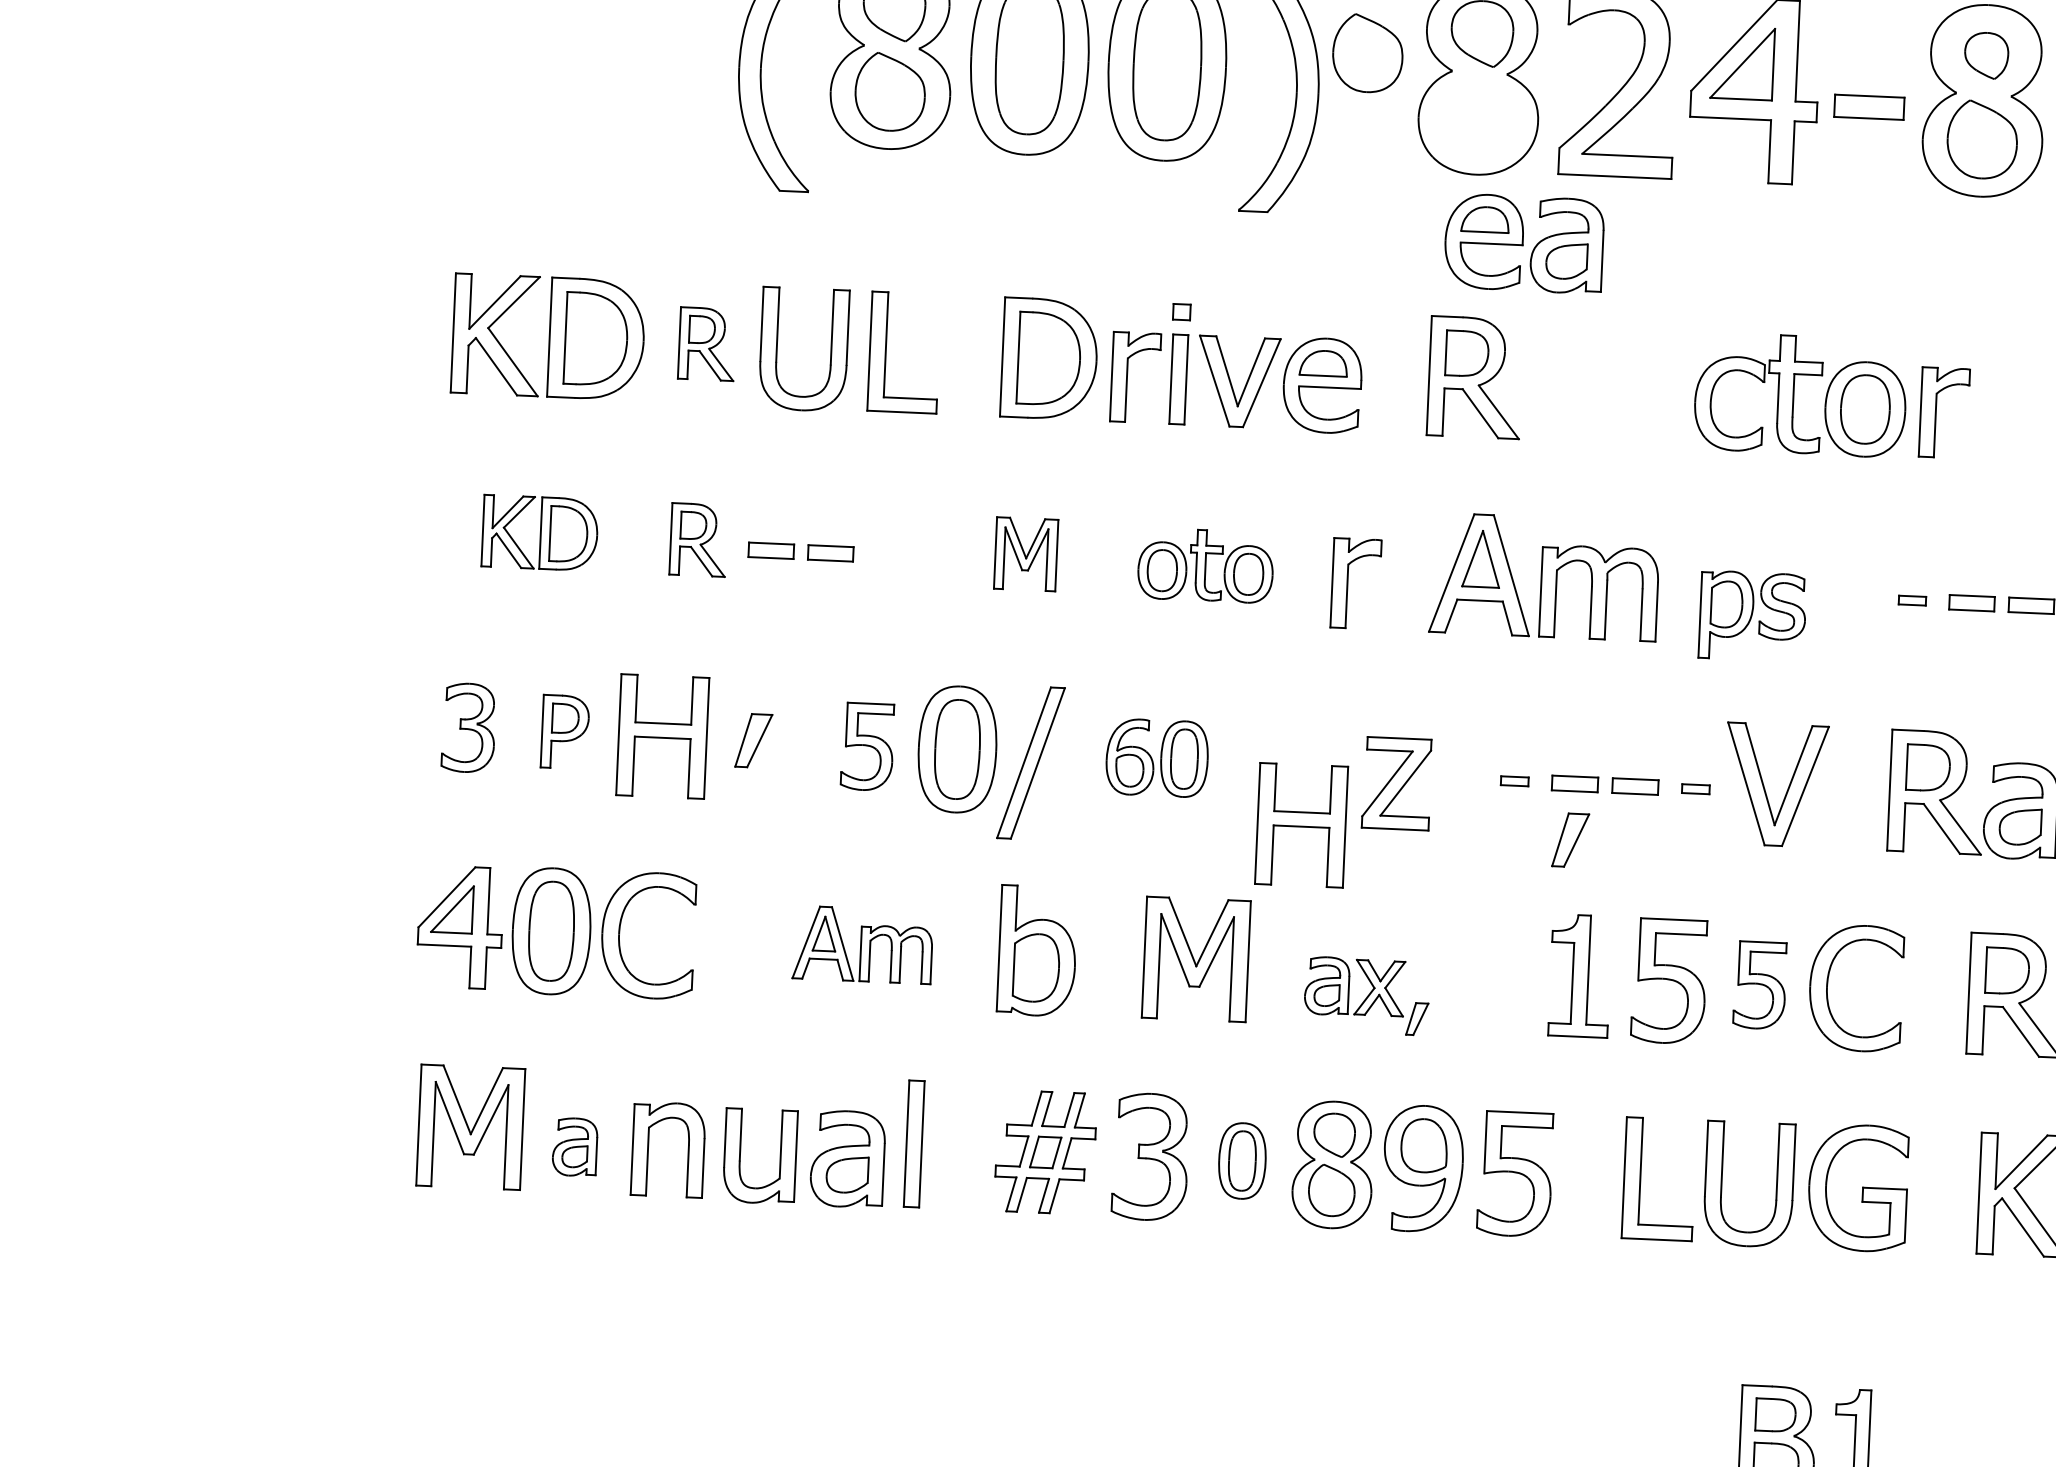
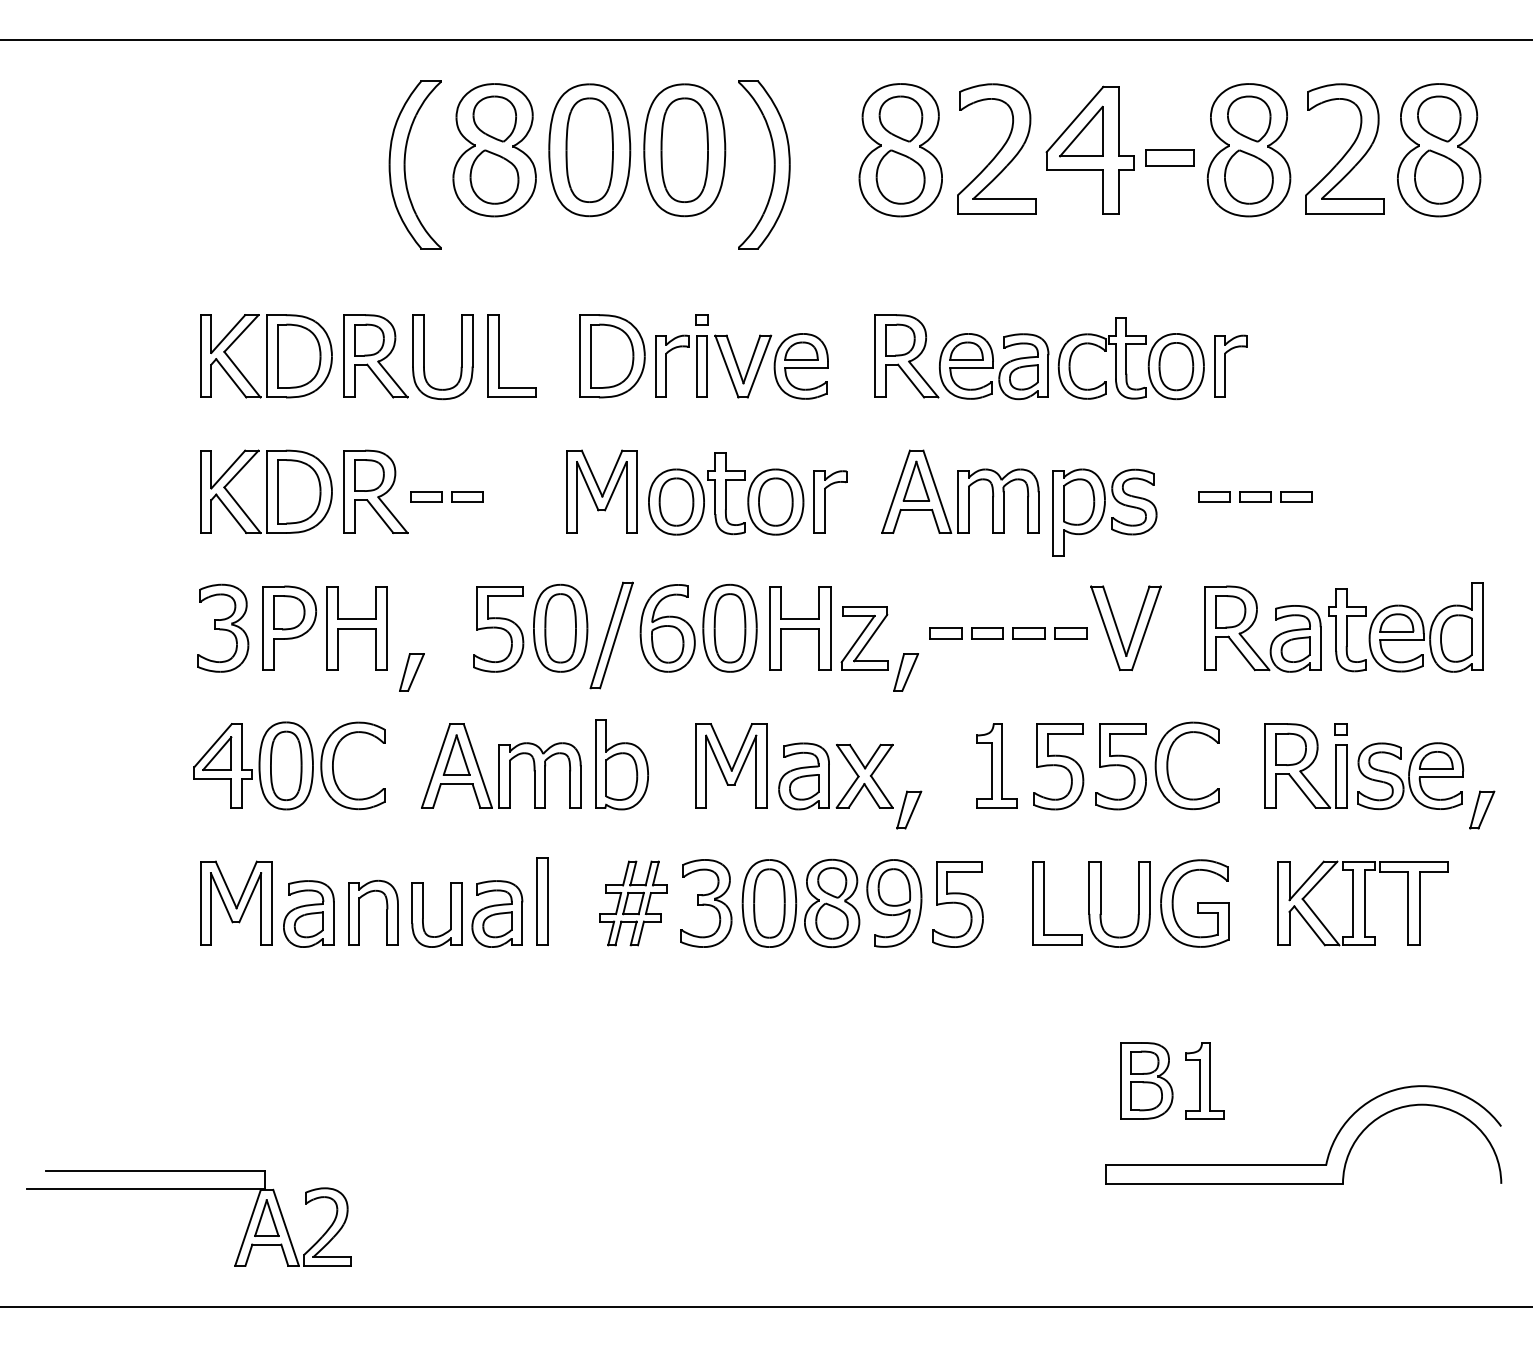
part: (1367, 52) -> (900, 176), moved
part: (1986, 54) -> (1249, 118), size x1.43
part: (1524, 243) -> (994, 366), moved
part: (706, 344) -> (375, 356), size x1.67
part: (540, 532) -> (266, 491), size x1.67
part: (698, 539) -> (375, 491), size x1.67
part: (1025, 553) -> (601, 491), size x1.67
part: (1206, 564) -> (726, 493), size x1.67
part: (1912, 599) -> (1214, 496), size x1.67
part: (1752, 616) -> (1104, 512), size x1.43
part: (469, 726) -> (223, 627), size x1.43
part: (565, 731) -> (289, 627), size x1.67
part: (753, 740) -> (411, 672), moved
part: (867, 747) -> (498, 629), size x1.43
part: (1157, 756) -> (698, 627), size x1.67
part: (1514, 781) -> (945, 633), size x1.67
part: (1695, 789) -> (1070, 633), size x1.67
part: (1302, 825) -> (800, 628), moved
part: (1571, 840) -> (906, 672), moved
part: (863, 944) -> (501, 765), size x1.67
part: (1759, 984) -> (1120, 766), size x1.43
part: (1367, 995) -> (850, 785), size x1.67
part: (574, 1146) -> (308, 913), size x1.67
part: (1242, 1161) -> (769, 903), size x1.67

